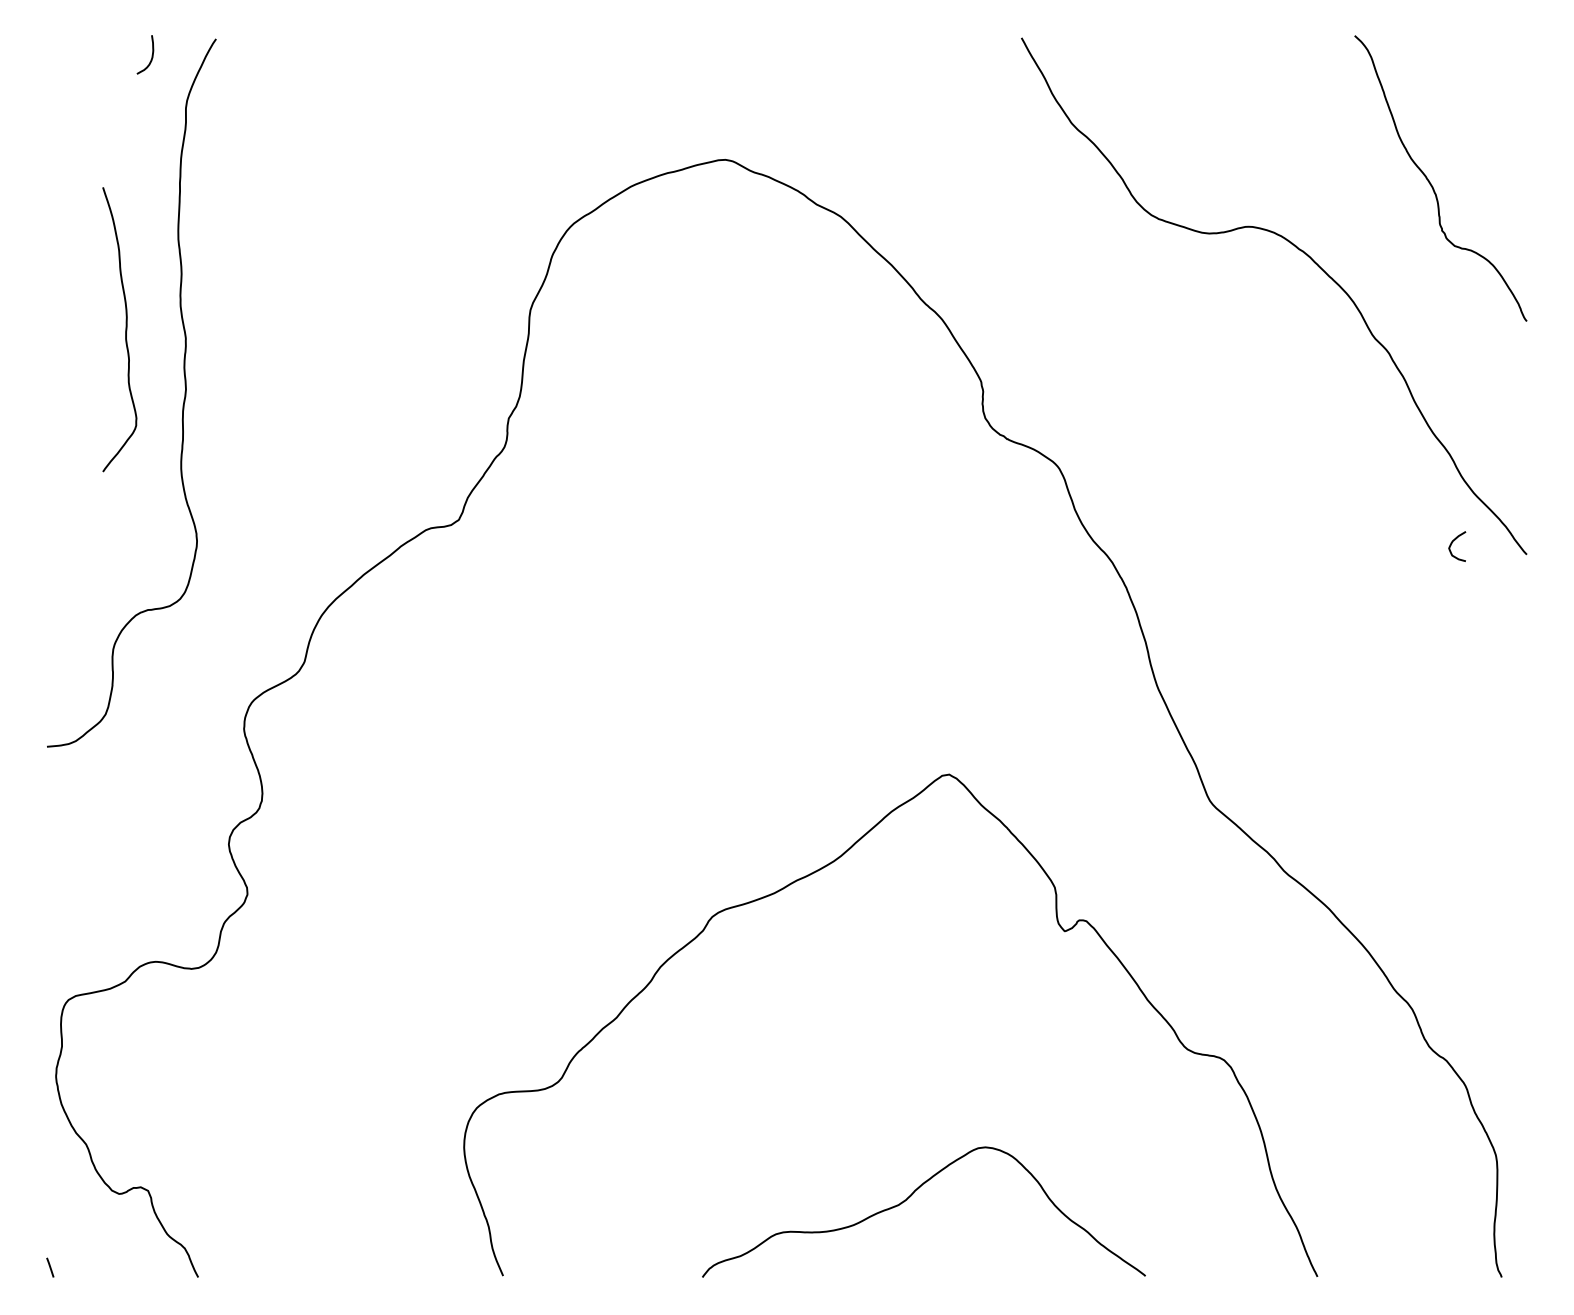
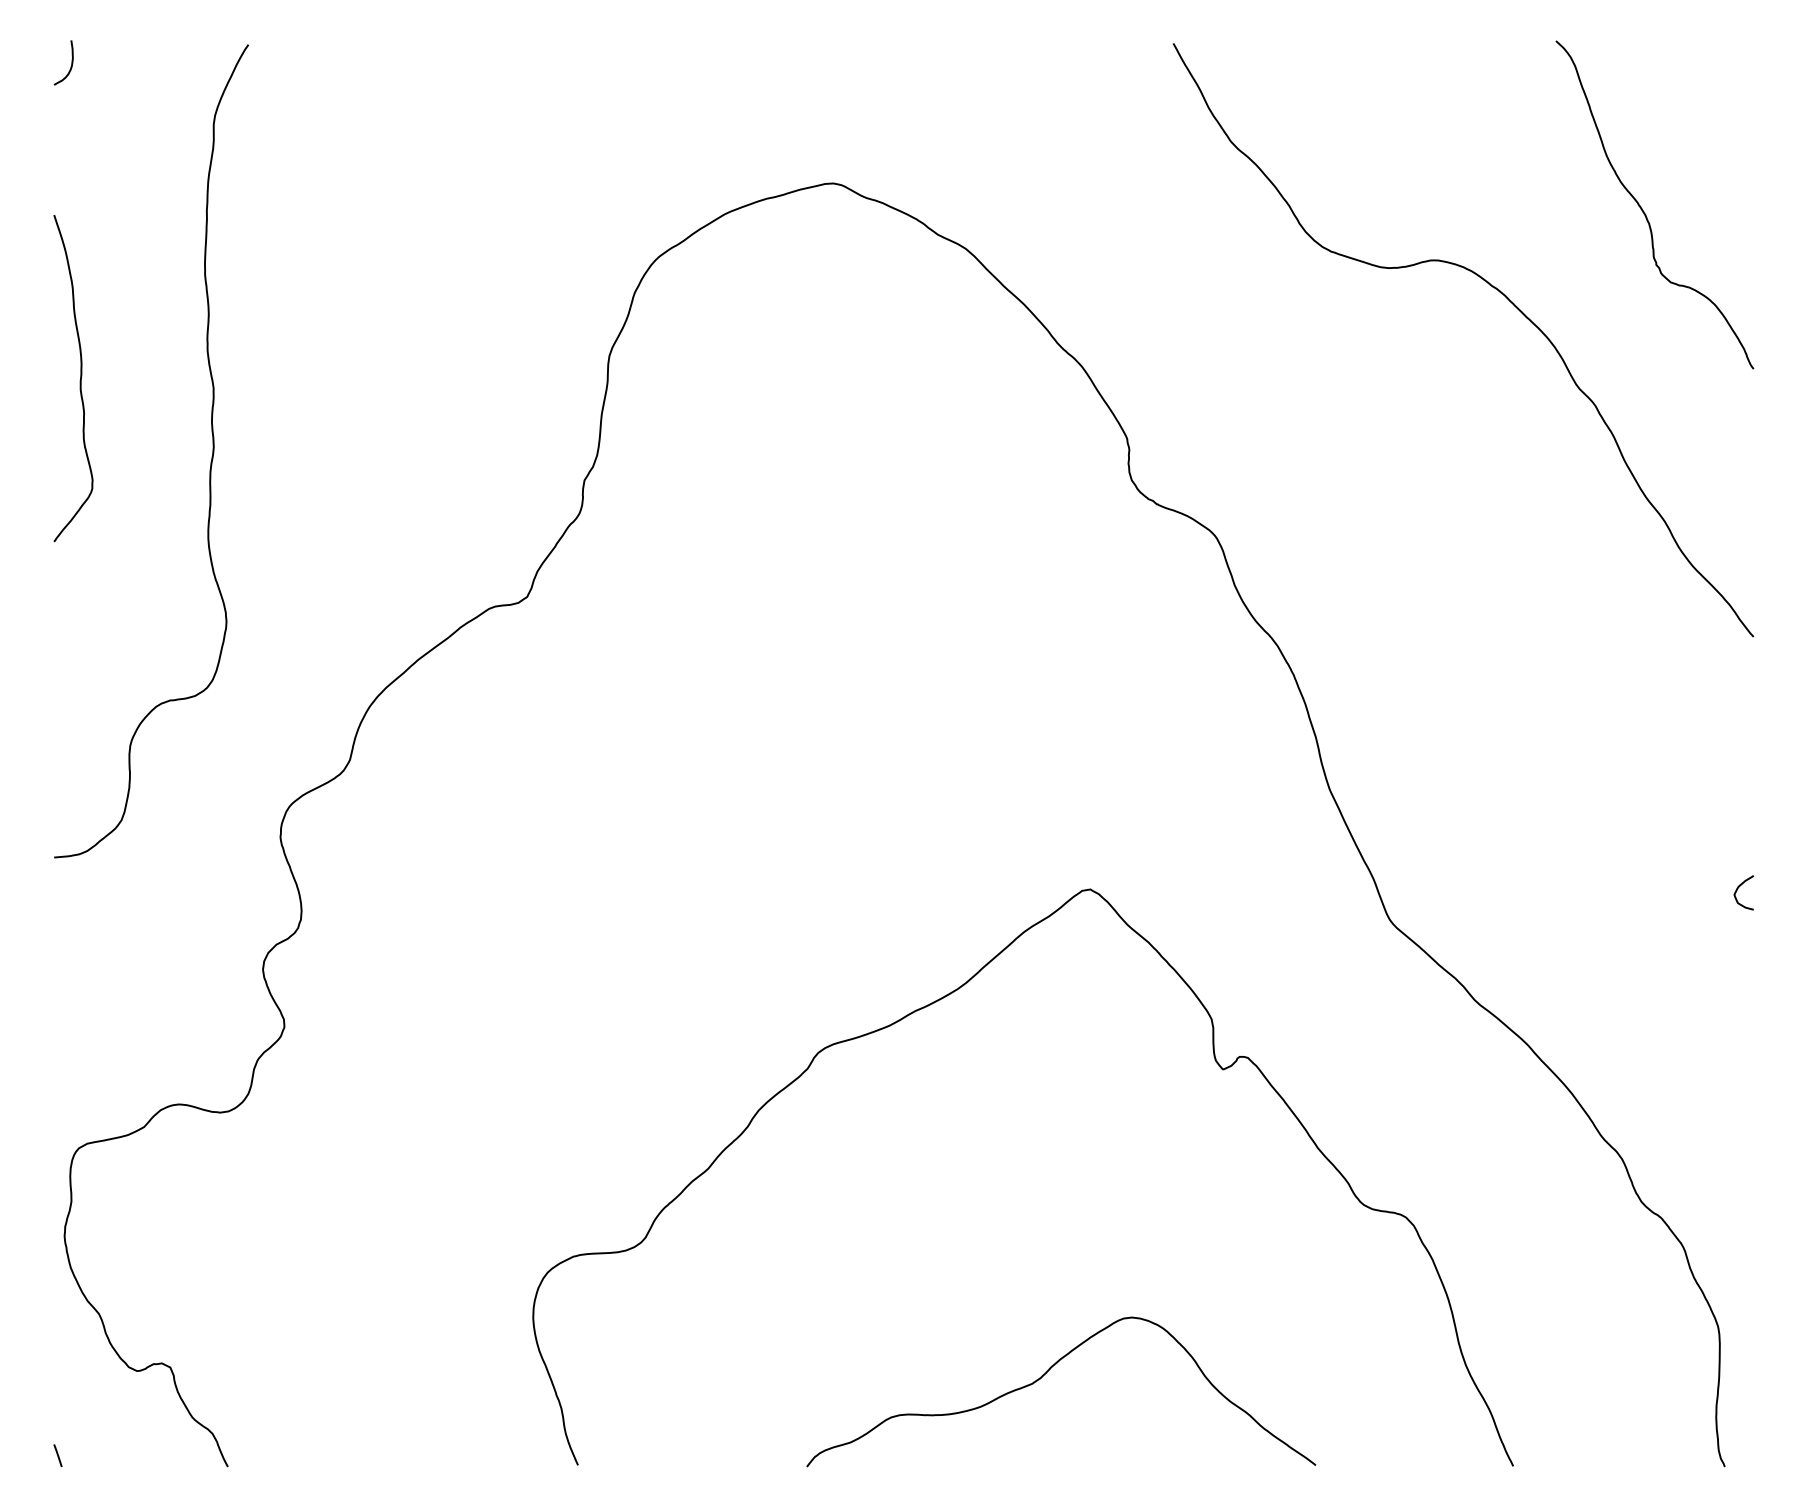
curve: (151, 55) -> (70, 63), moved
curve: (125, 329) -> (80, 378), moved
curve: (1453, 542) -> (1739, 888), moved

